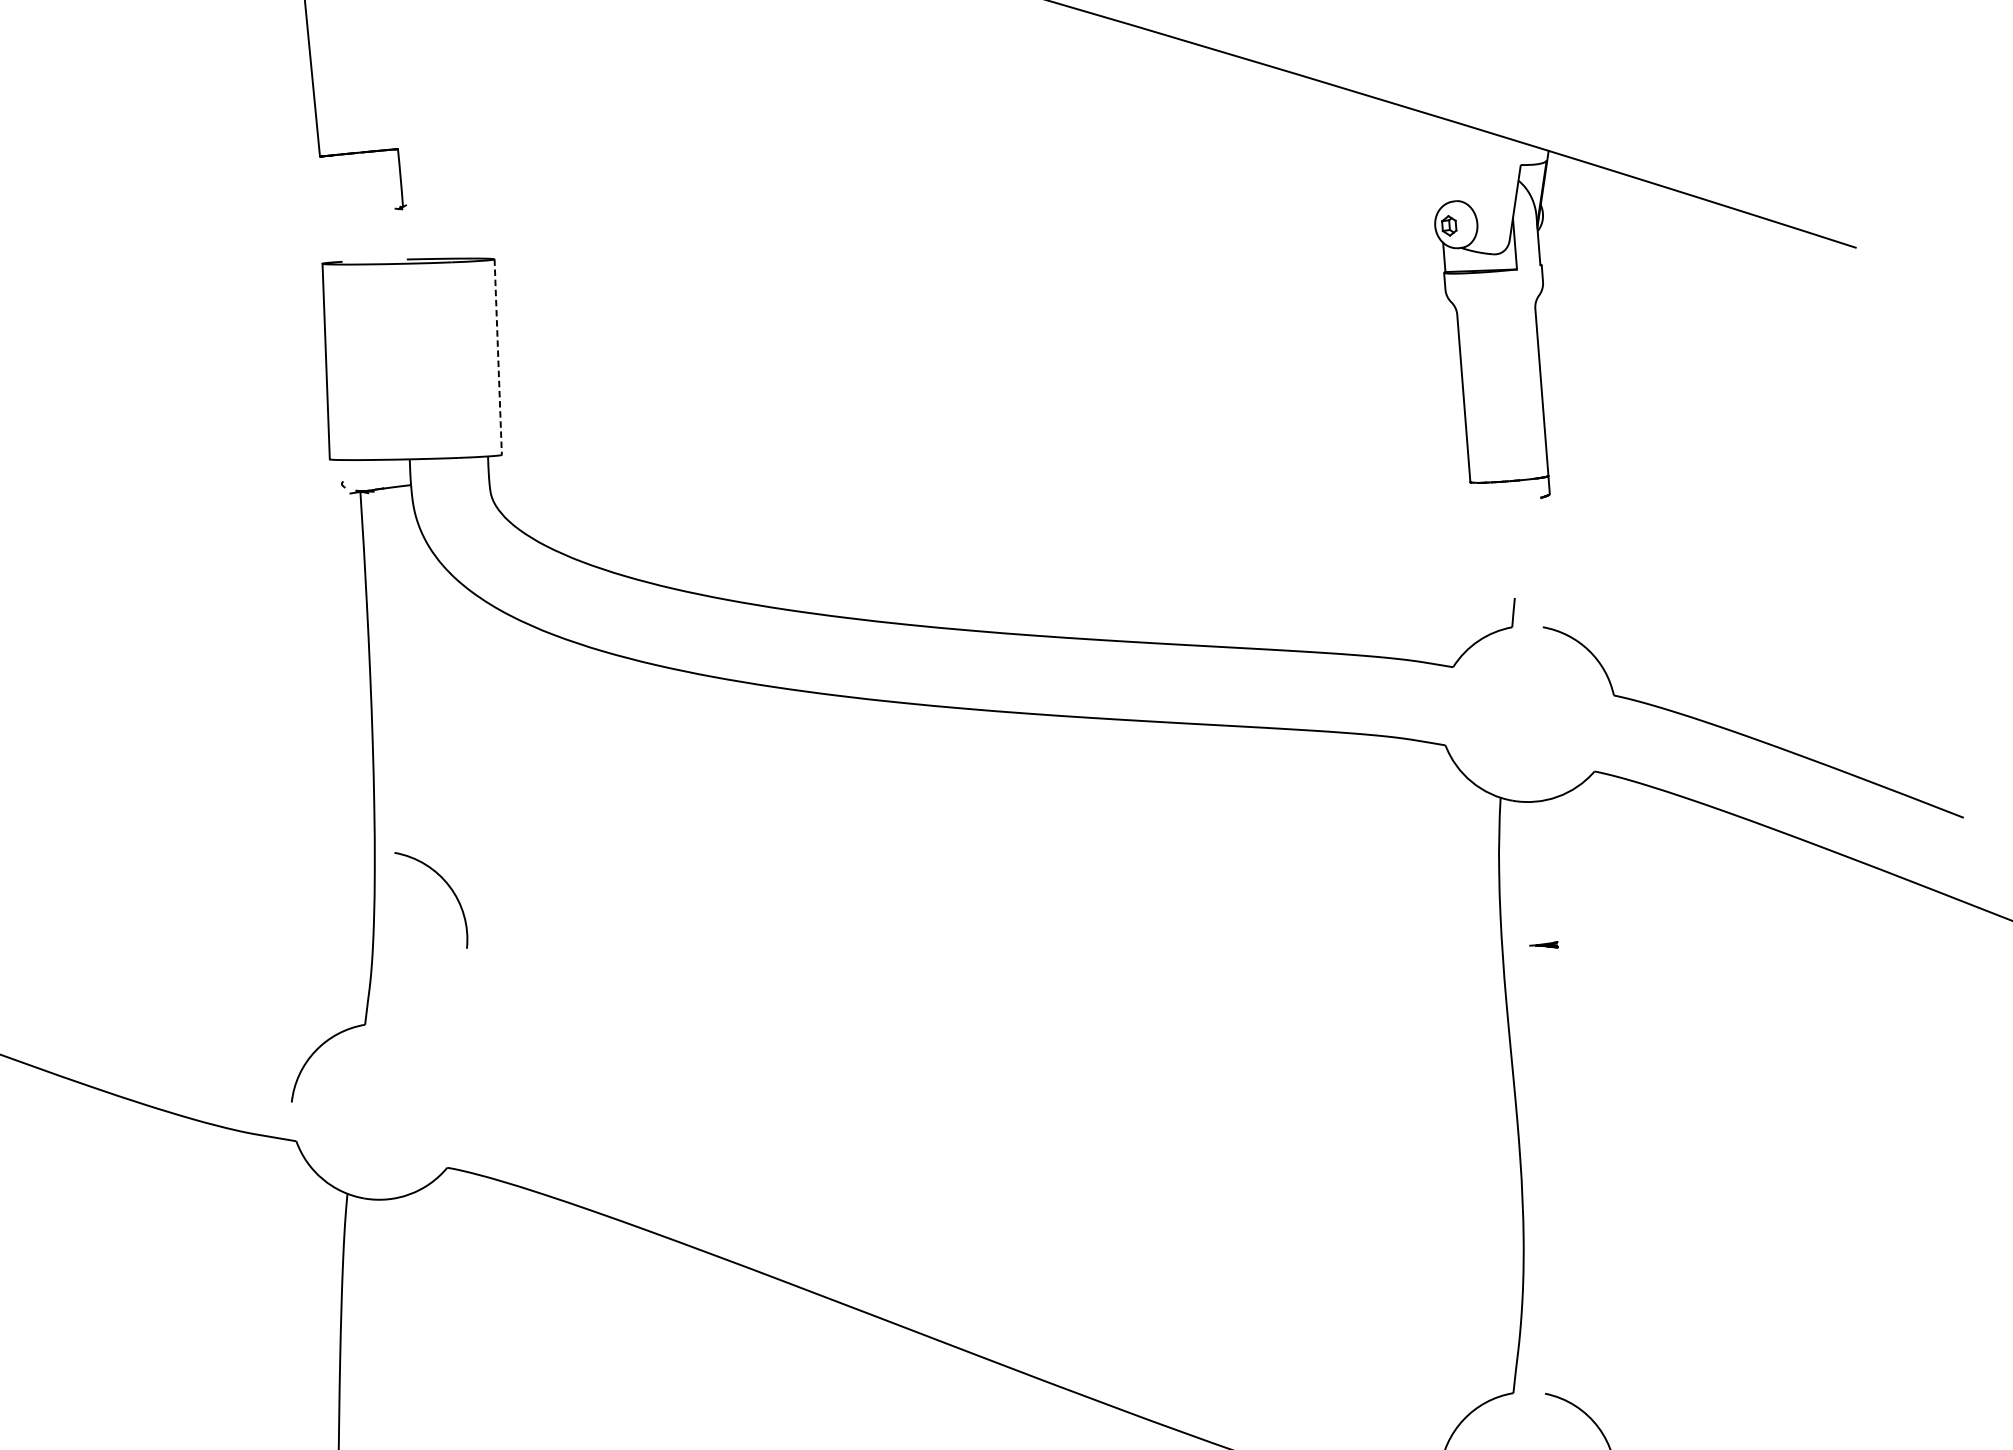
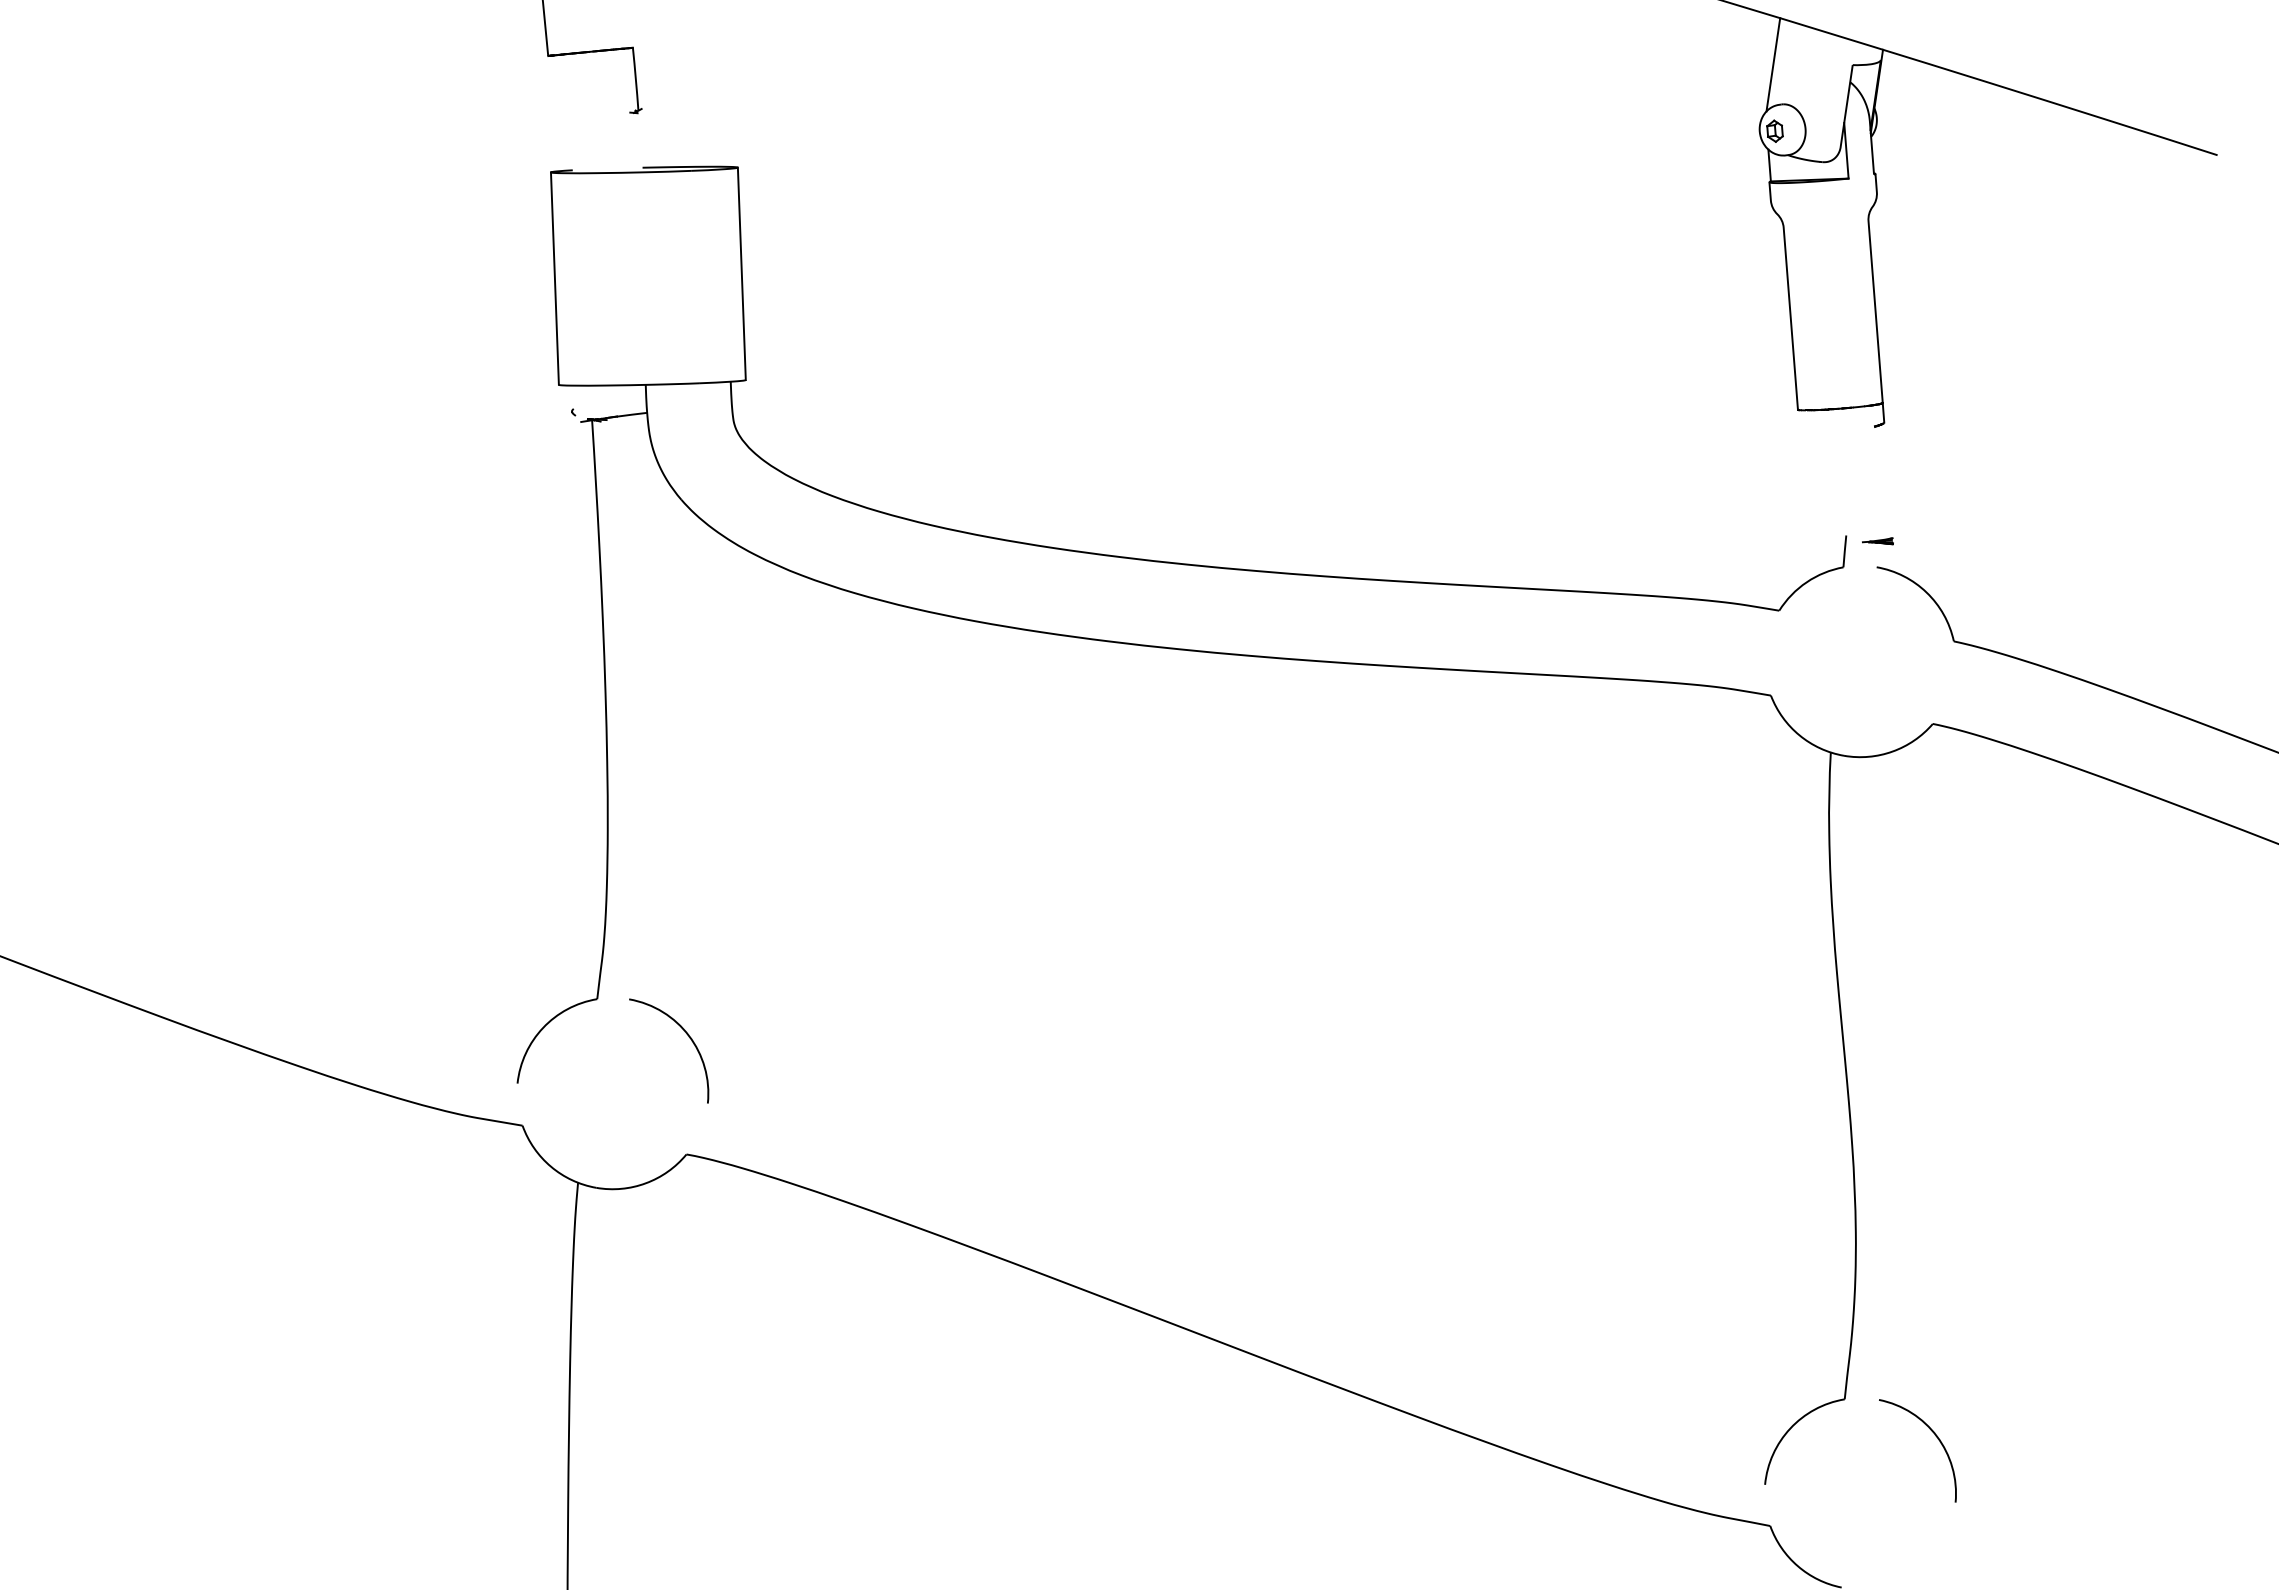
line: (1447, 164) -> (1773, 64), added
line: (497, 357) -> (741, 274), dashed -> solid
arc: (449, 887) -> (688, 1037), moved
part: (1543, 945) -> (1877, 541), moved

